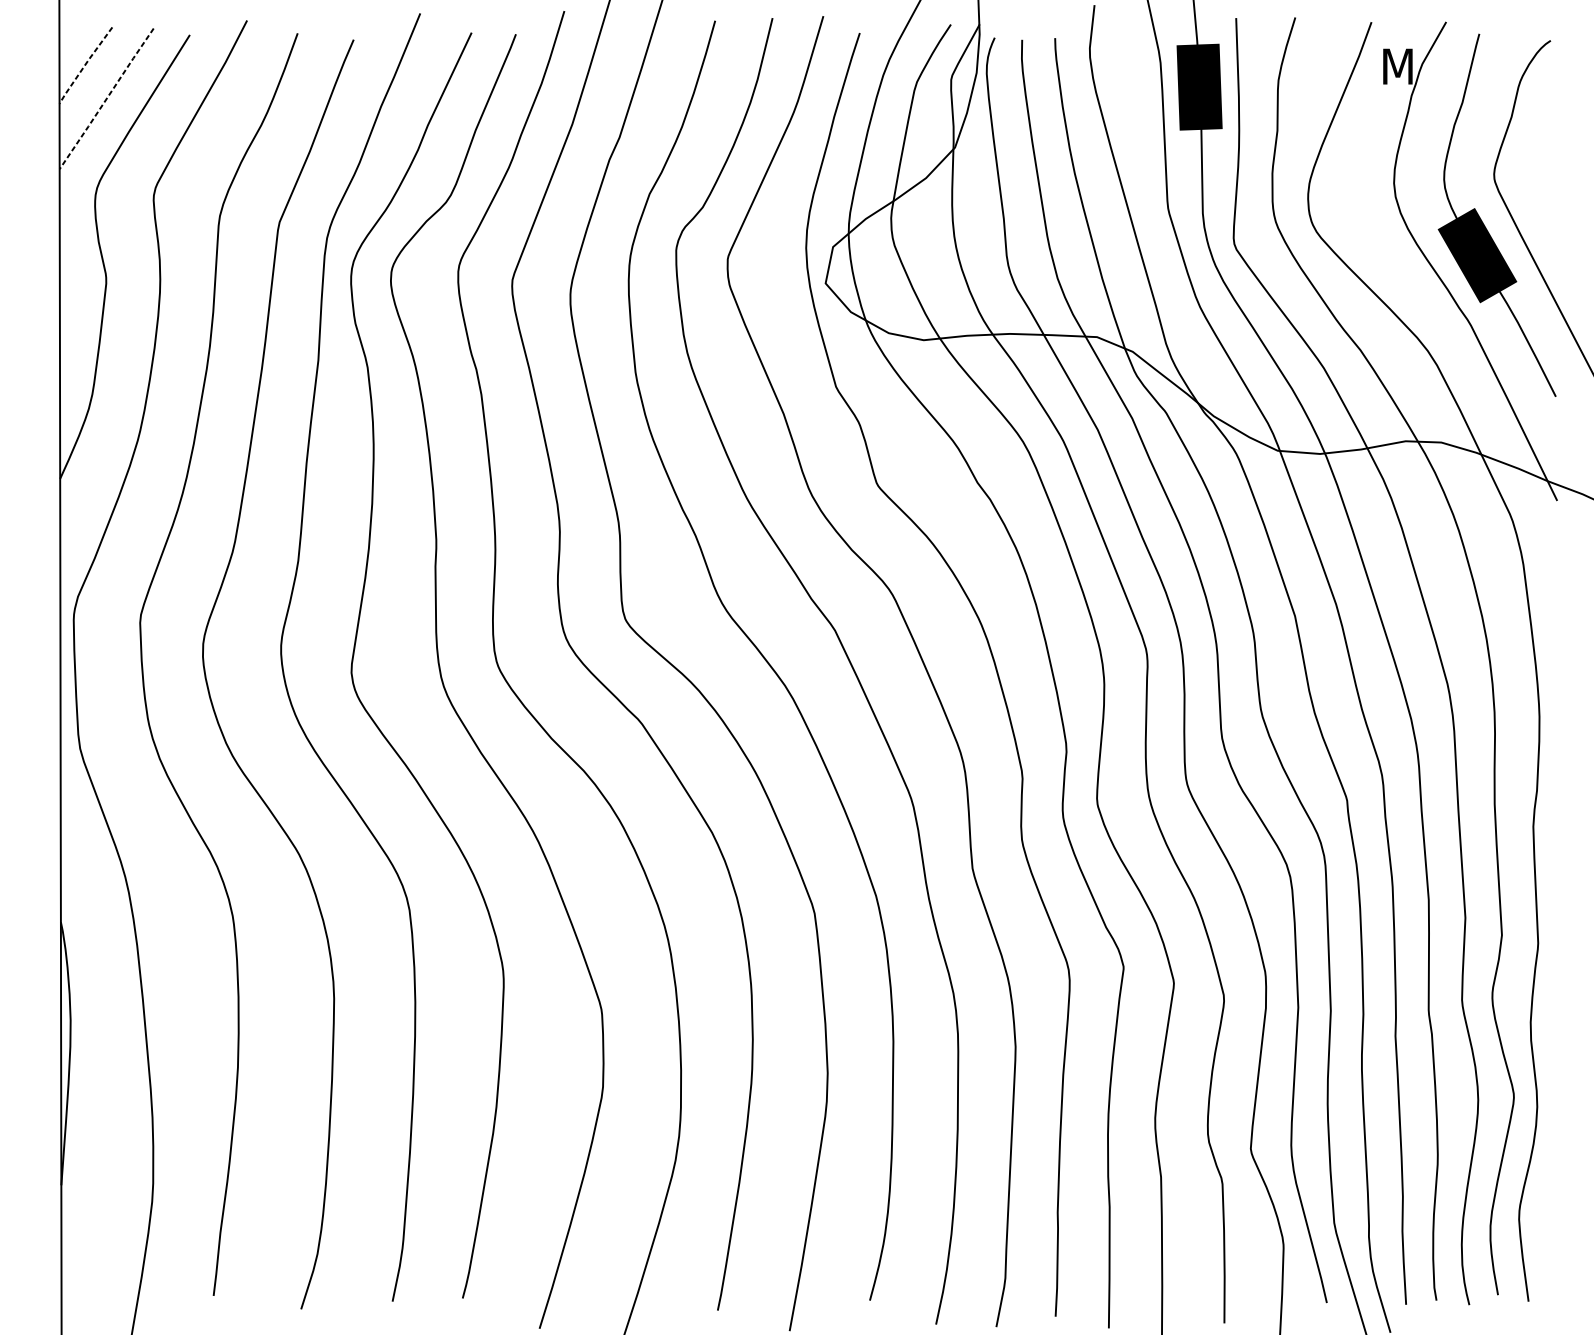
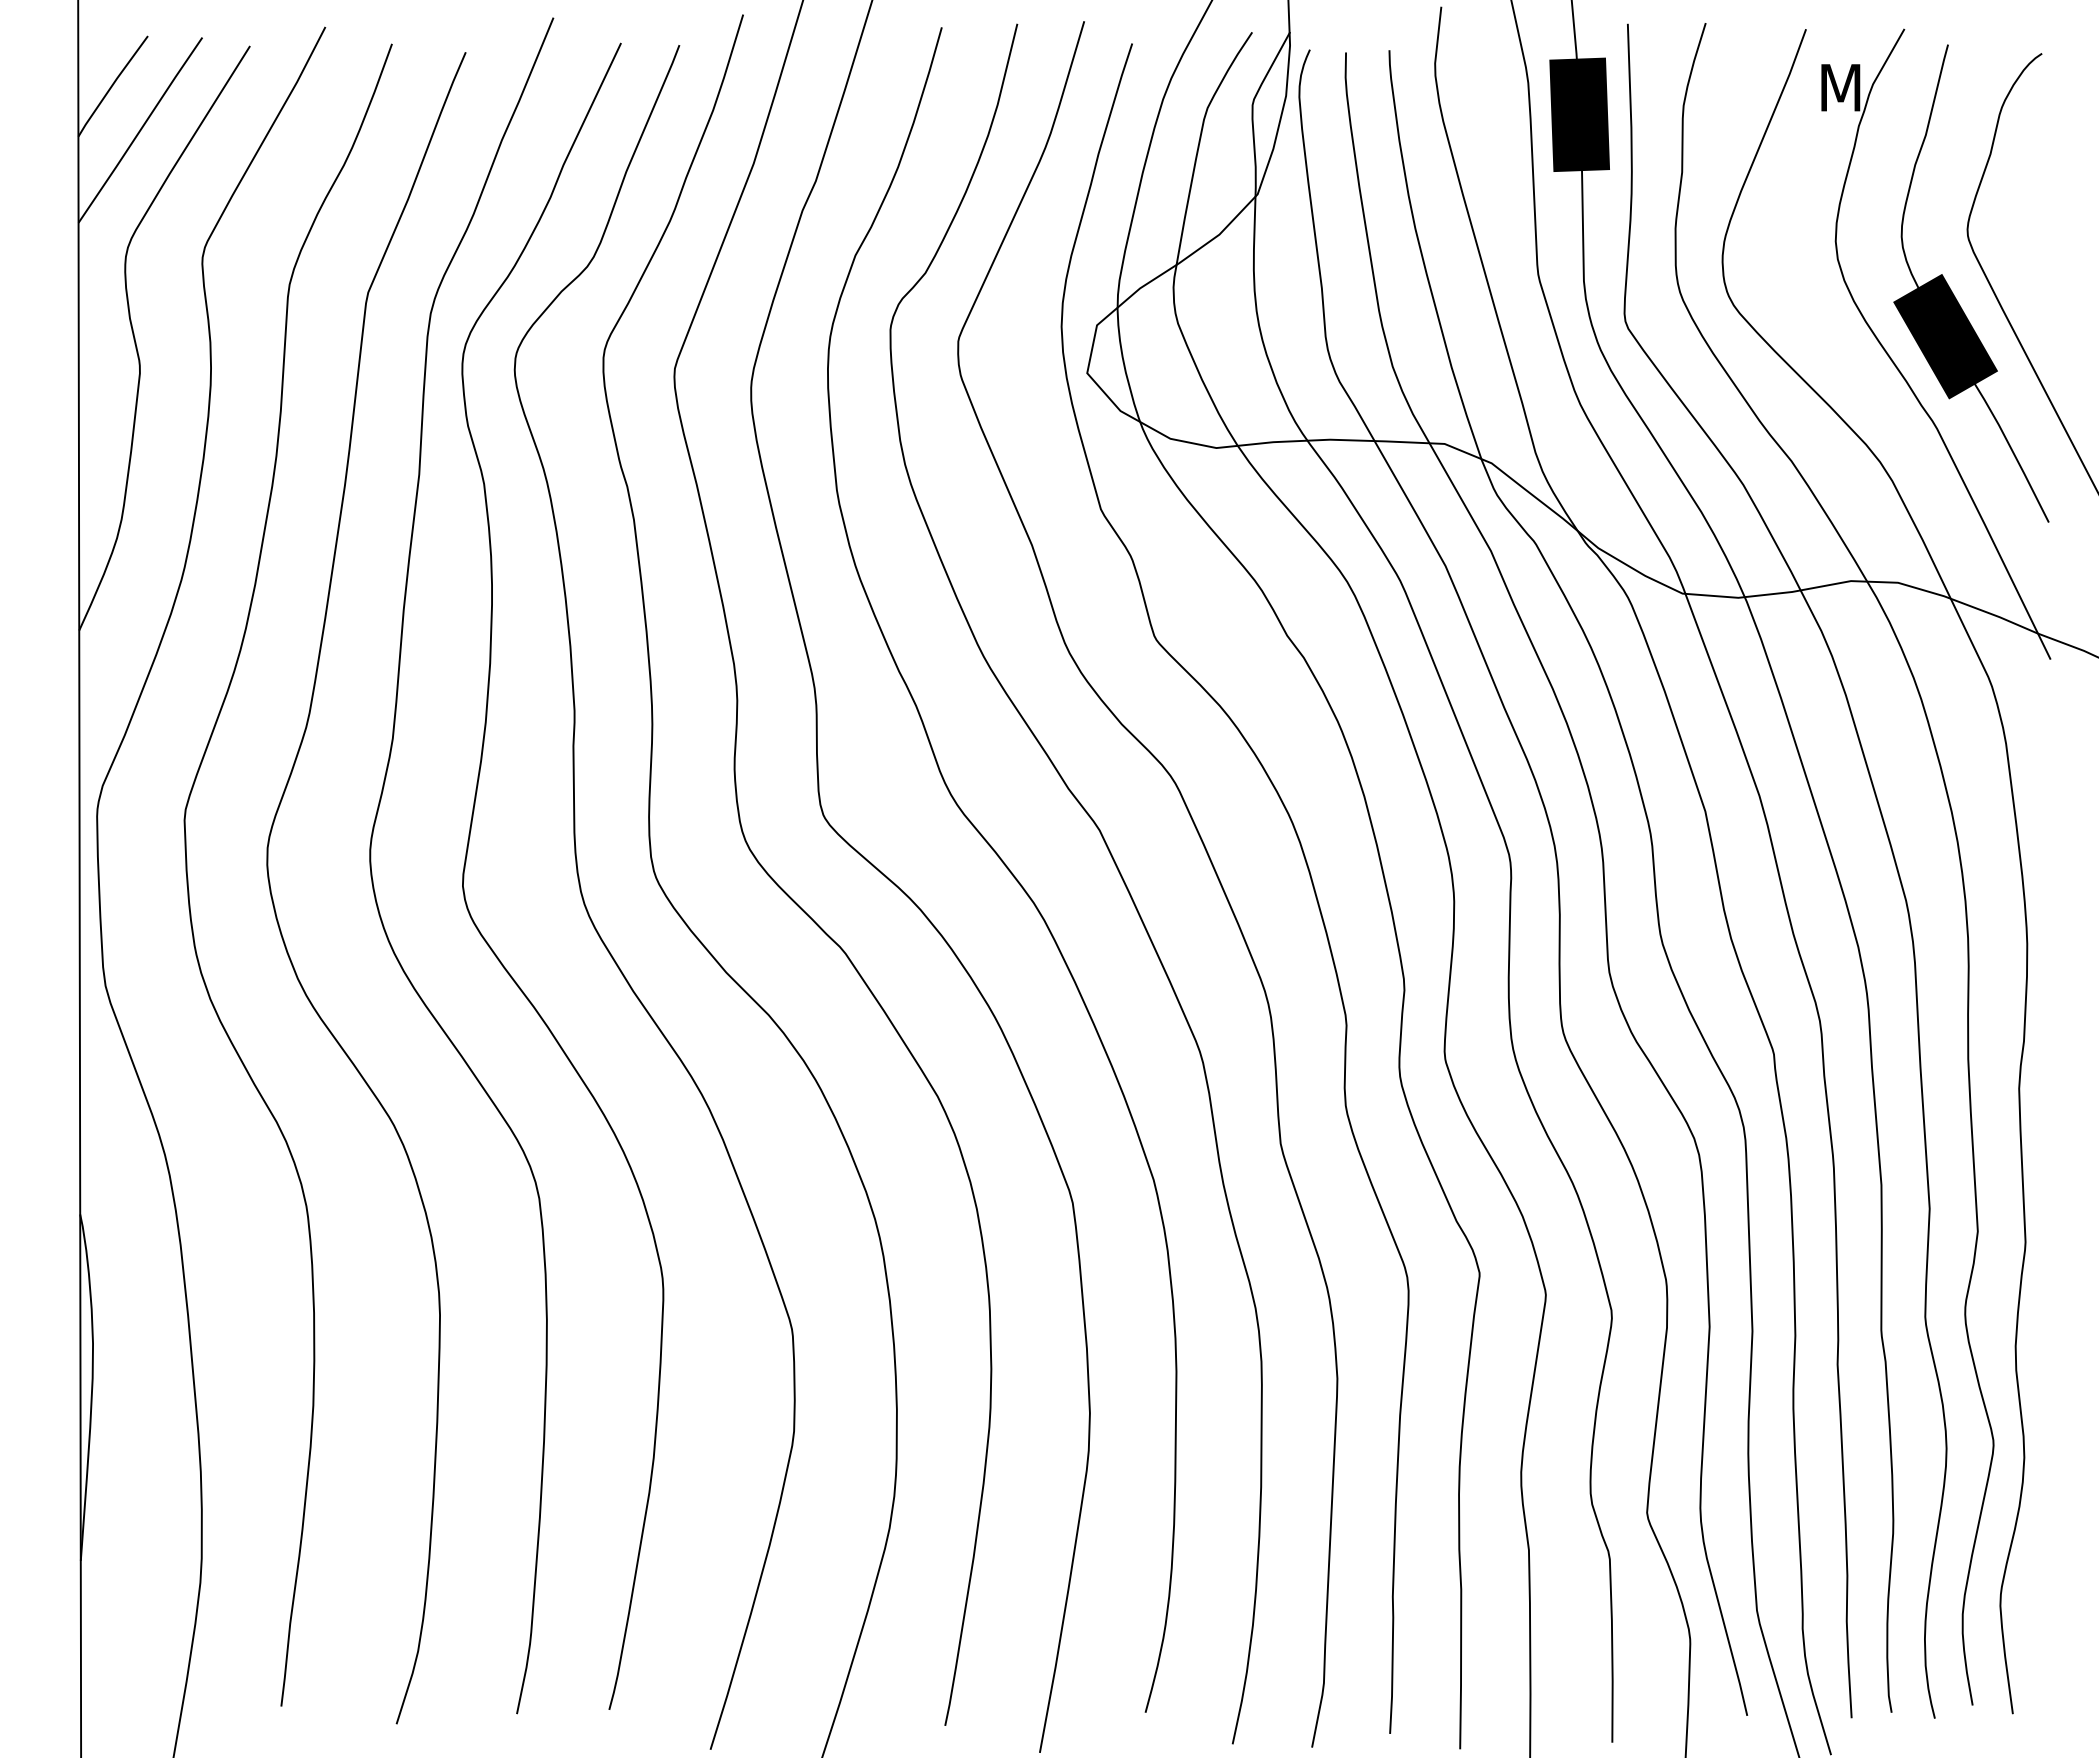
line: (84, 65) -> (111, 86), dashed -> solid
line: (106, 99) -> (140, 130), dashed -> solid

